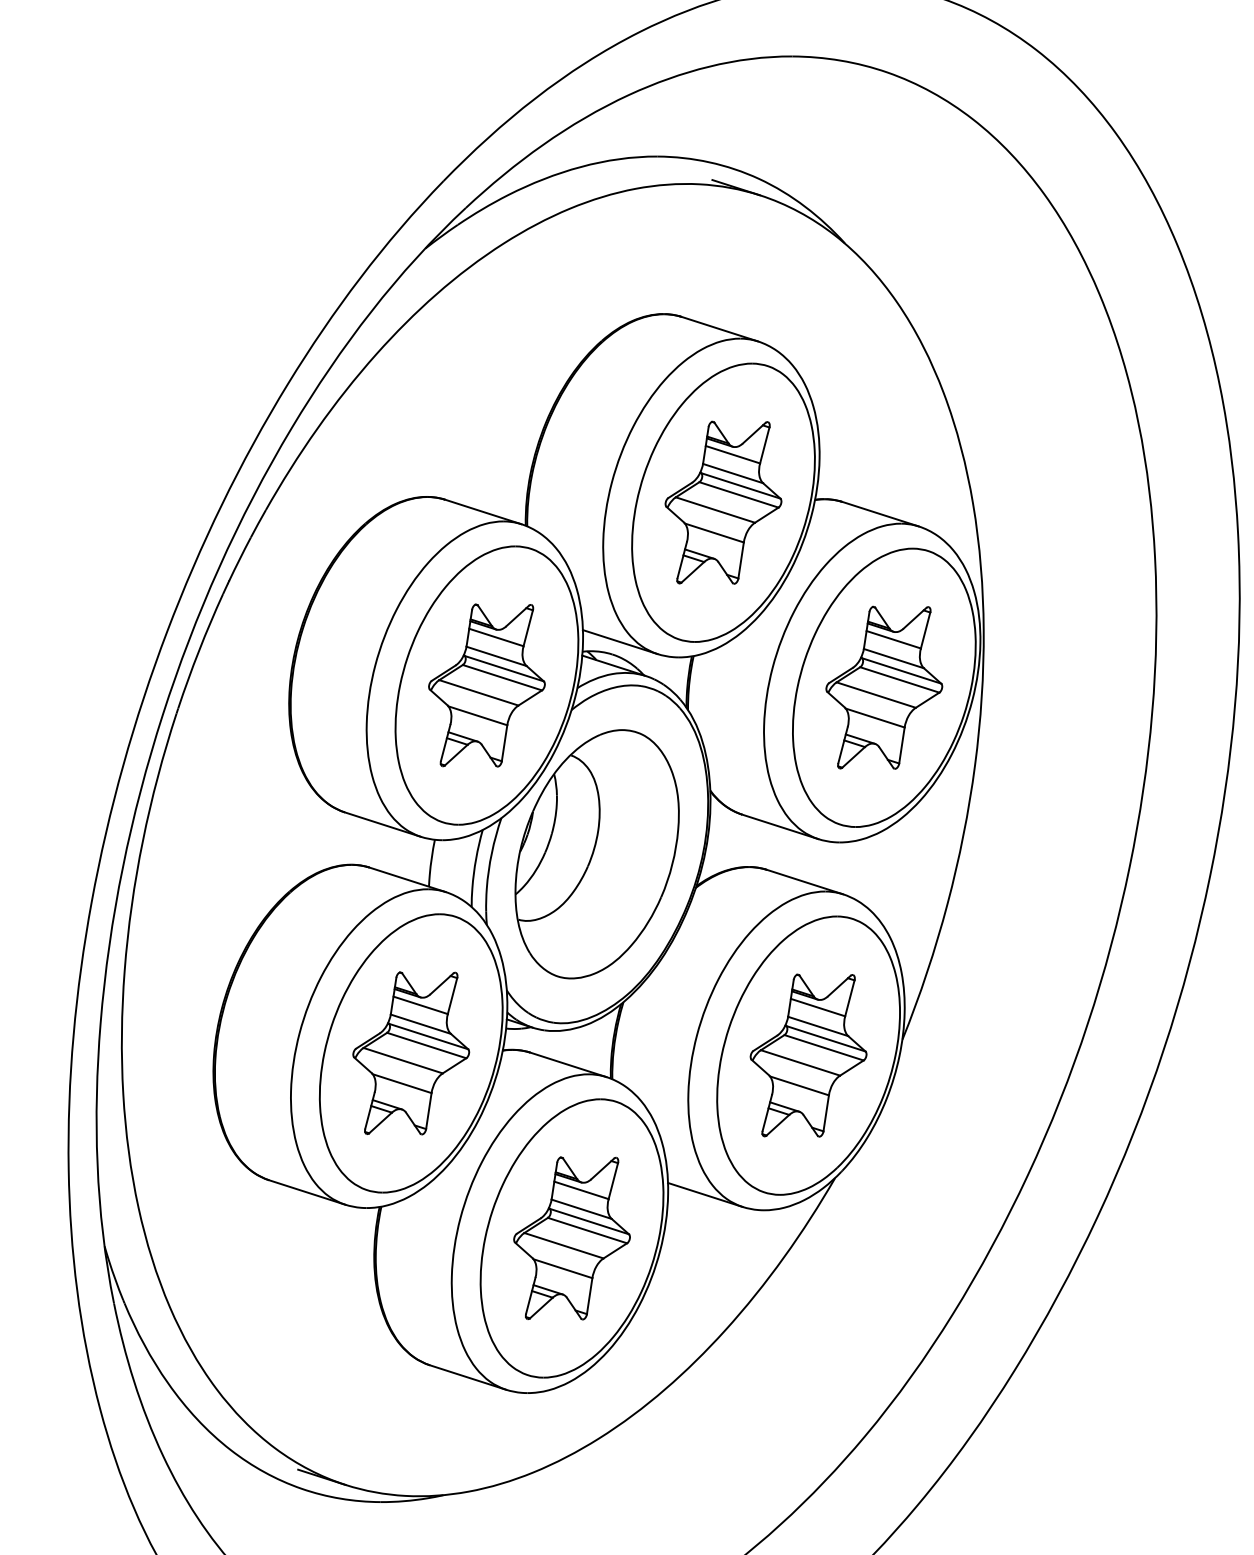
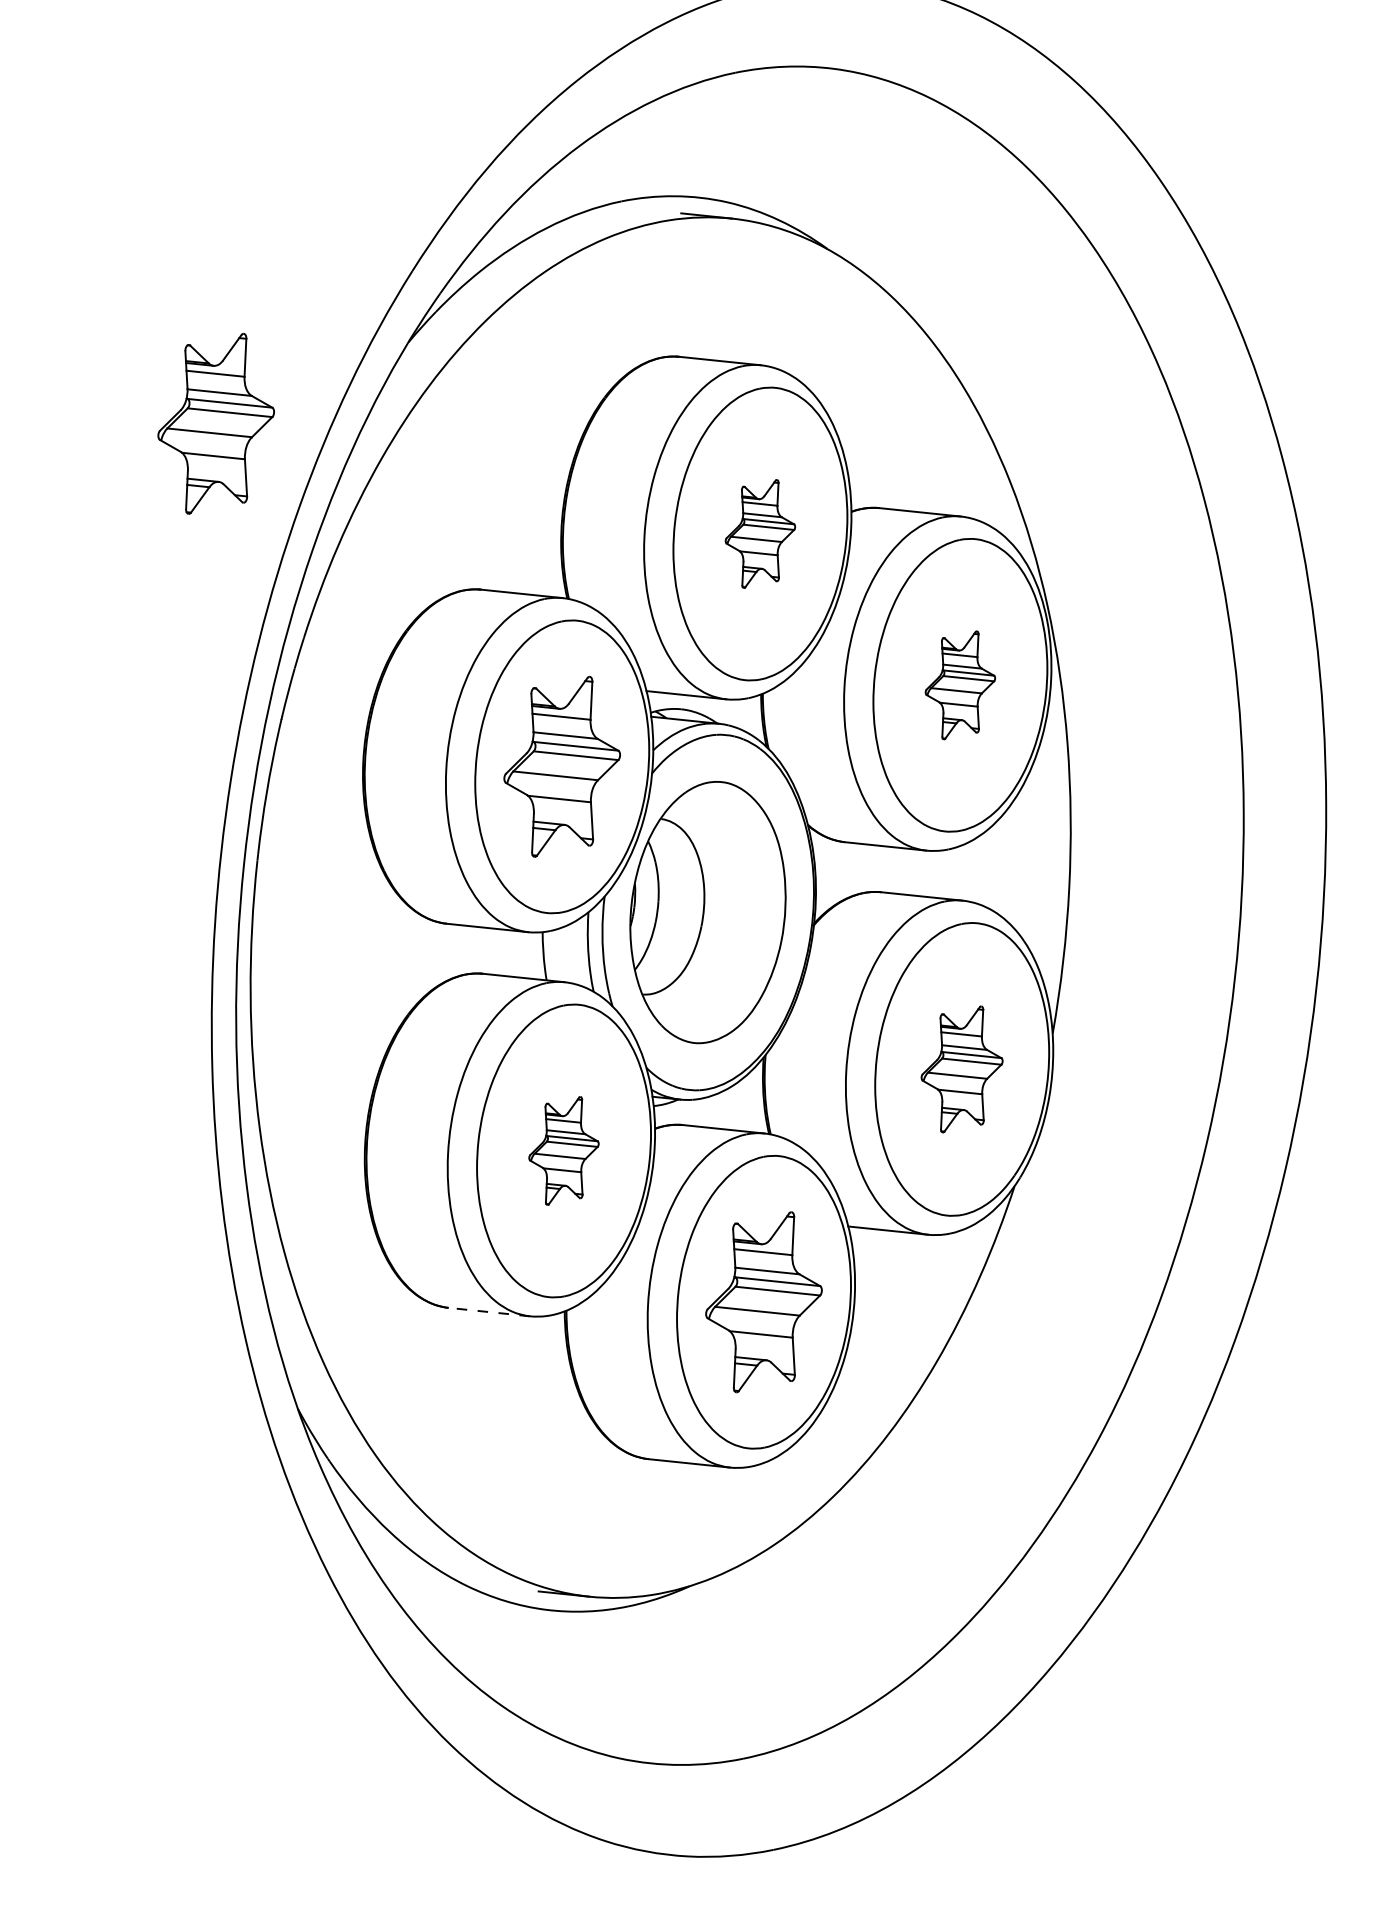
part: (224, 287) -> (215, 423), added
part: (723, 502) -> (760, 533), size x0.6
part: (884, 688) -> (960, 685), size x0.6
part: (410, 1052) -> (563, 1150), size x0.6
part: (807, 1055) -> (961, 1069), size x0.7
line: (307, 1192) -> (489, 1312), solid -> dashed

